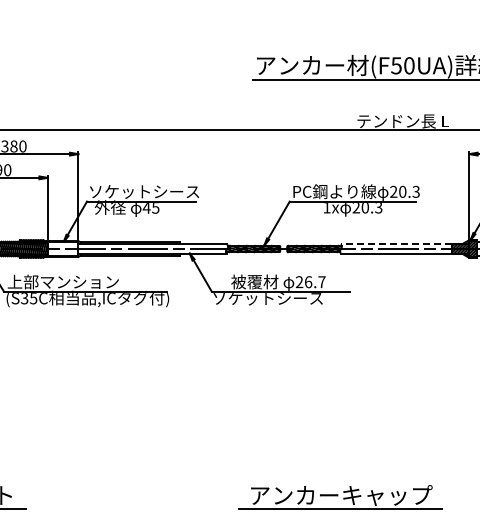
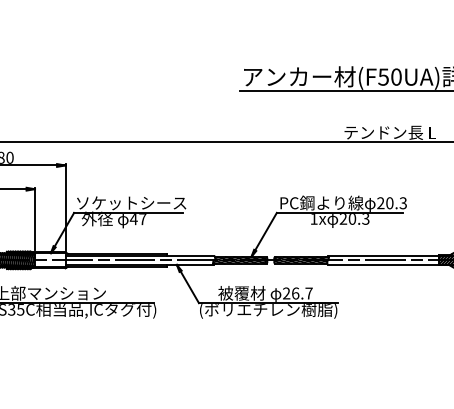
text: (155, 208) -> (142, 219), 45 -> 47
line: (395, 244) -> (382, 255), dashed -> solid
text: (281, 298) -> (268, 309), ソケットシース -> (ポリエチレン樹脂)

